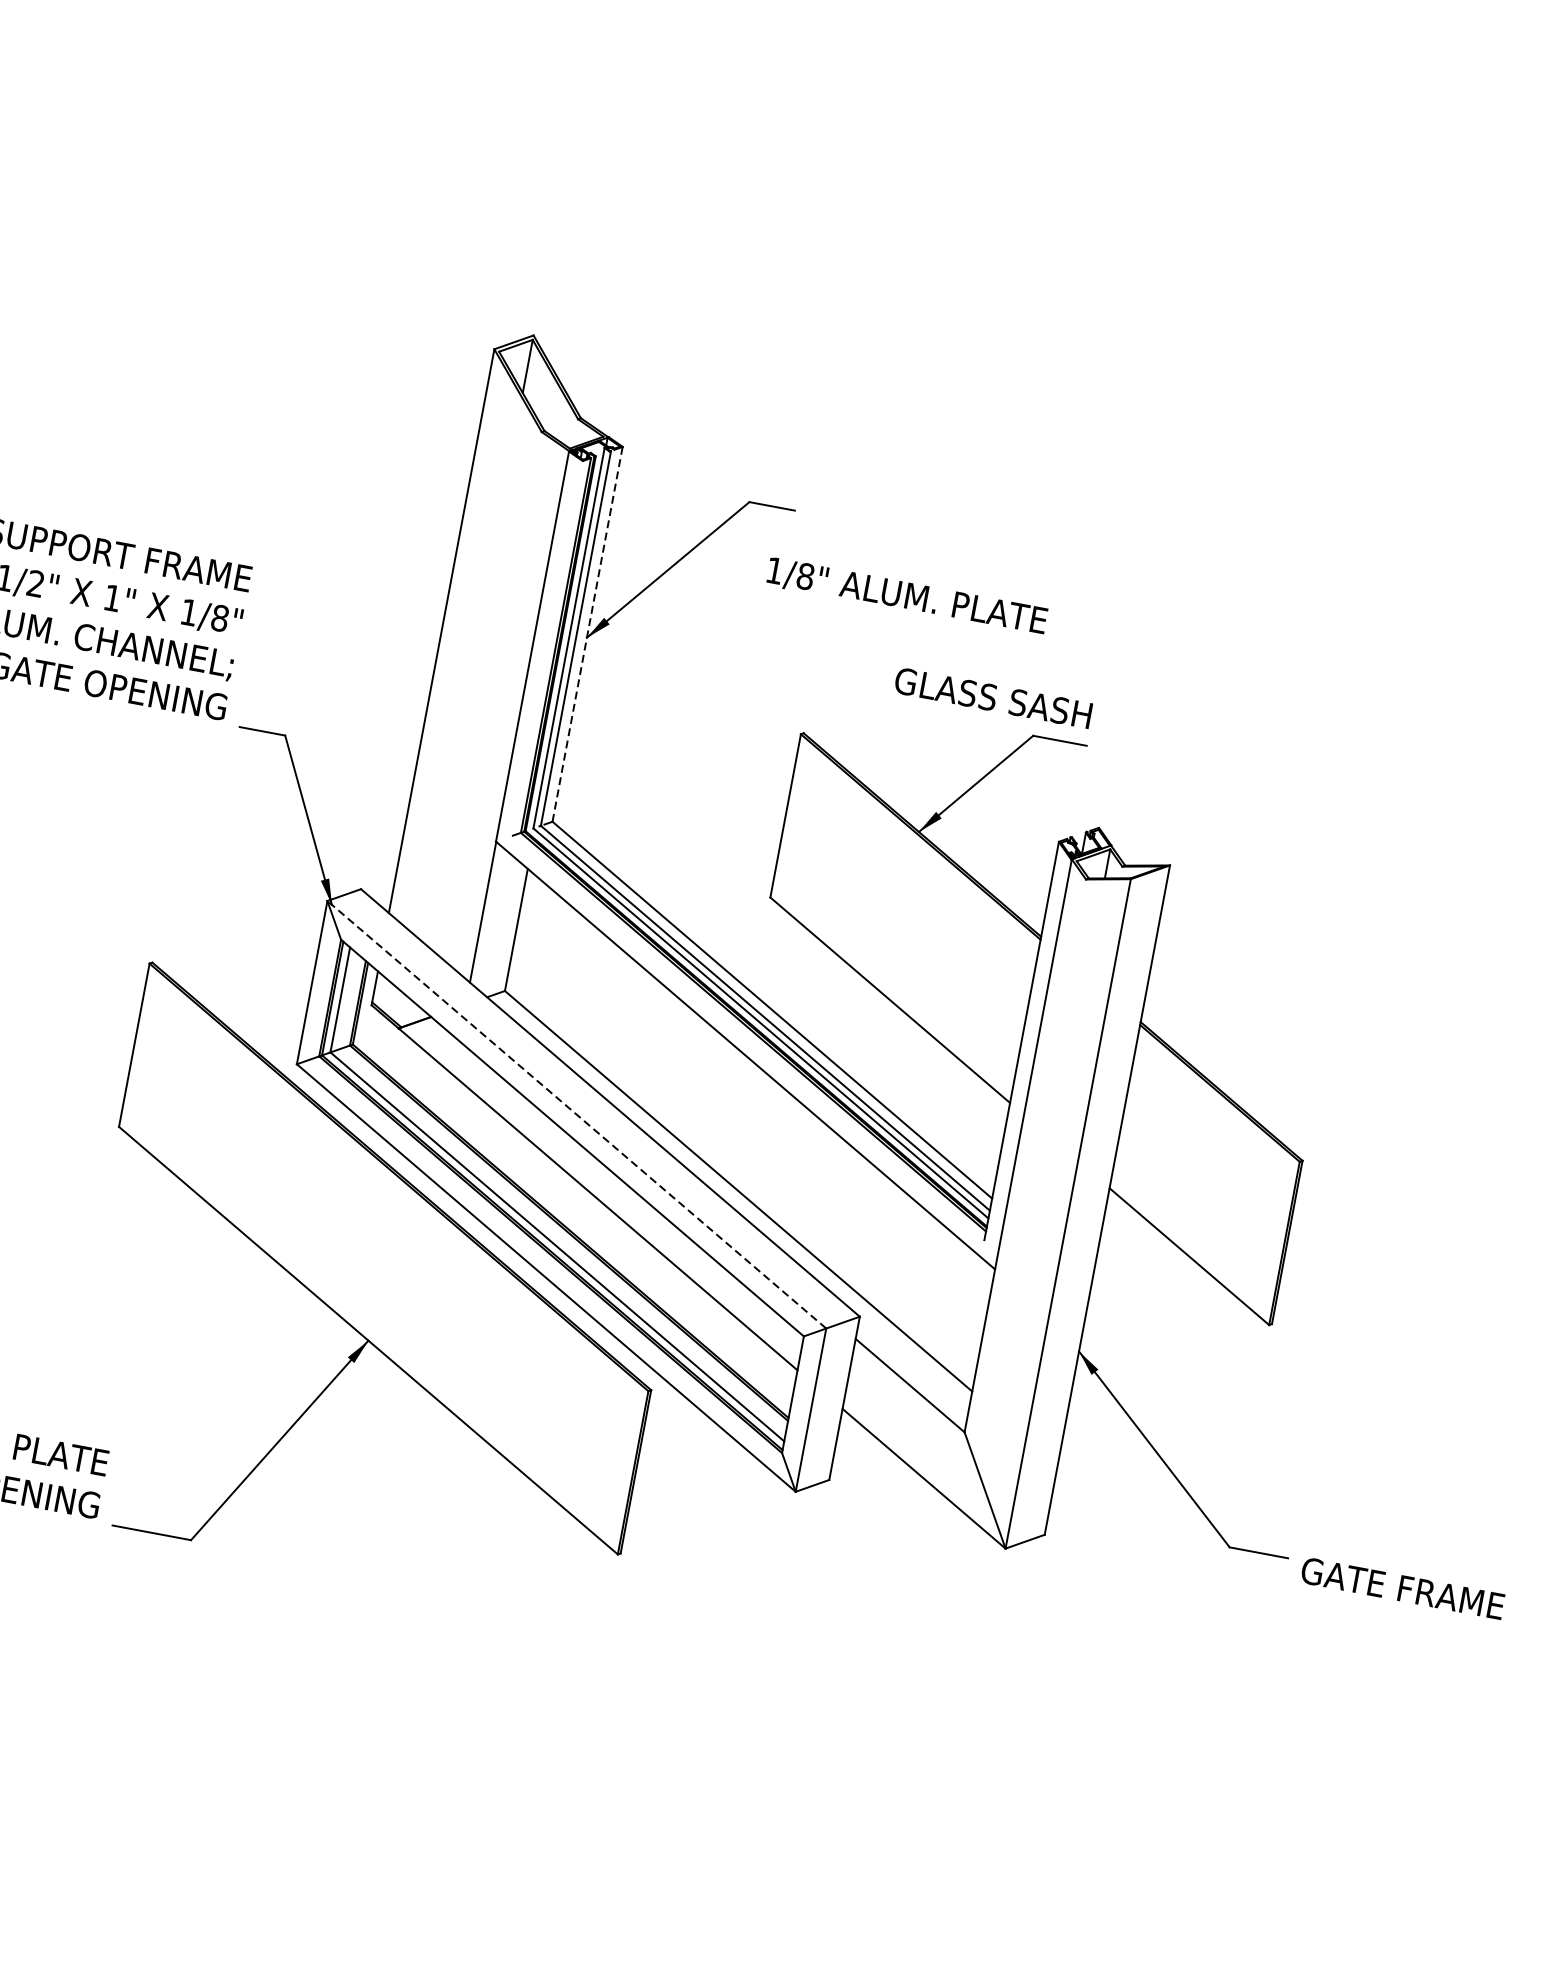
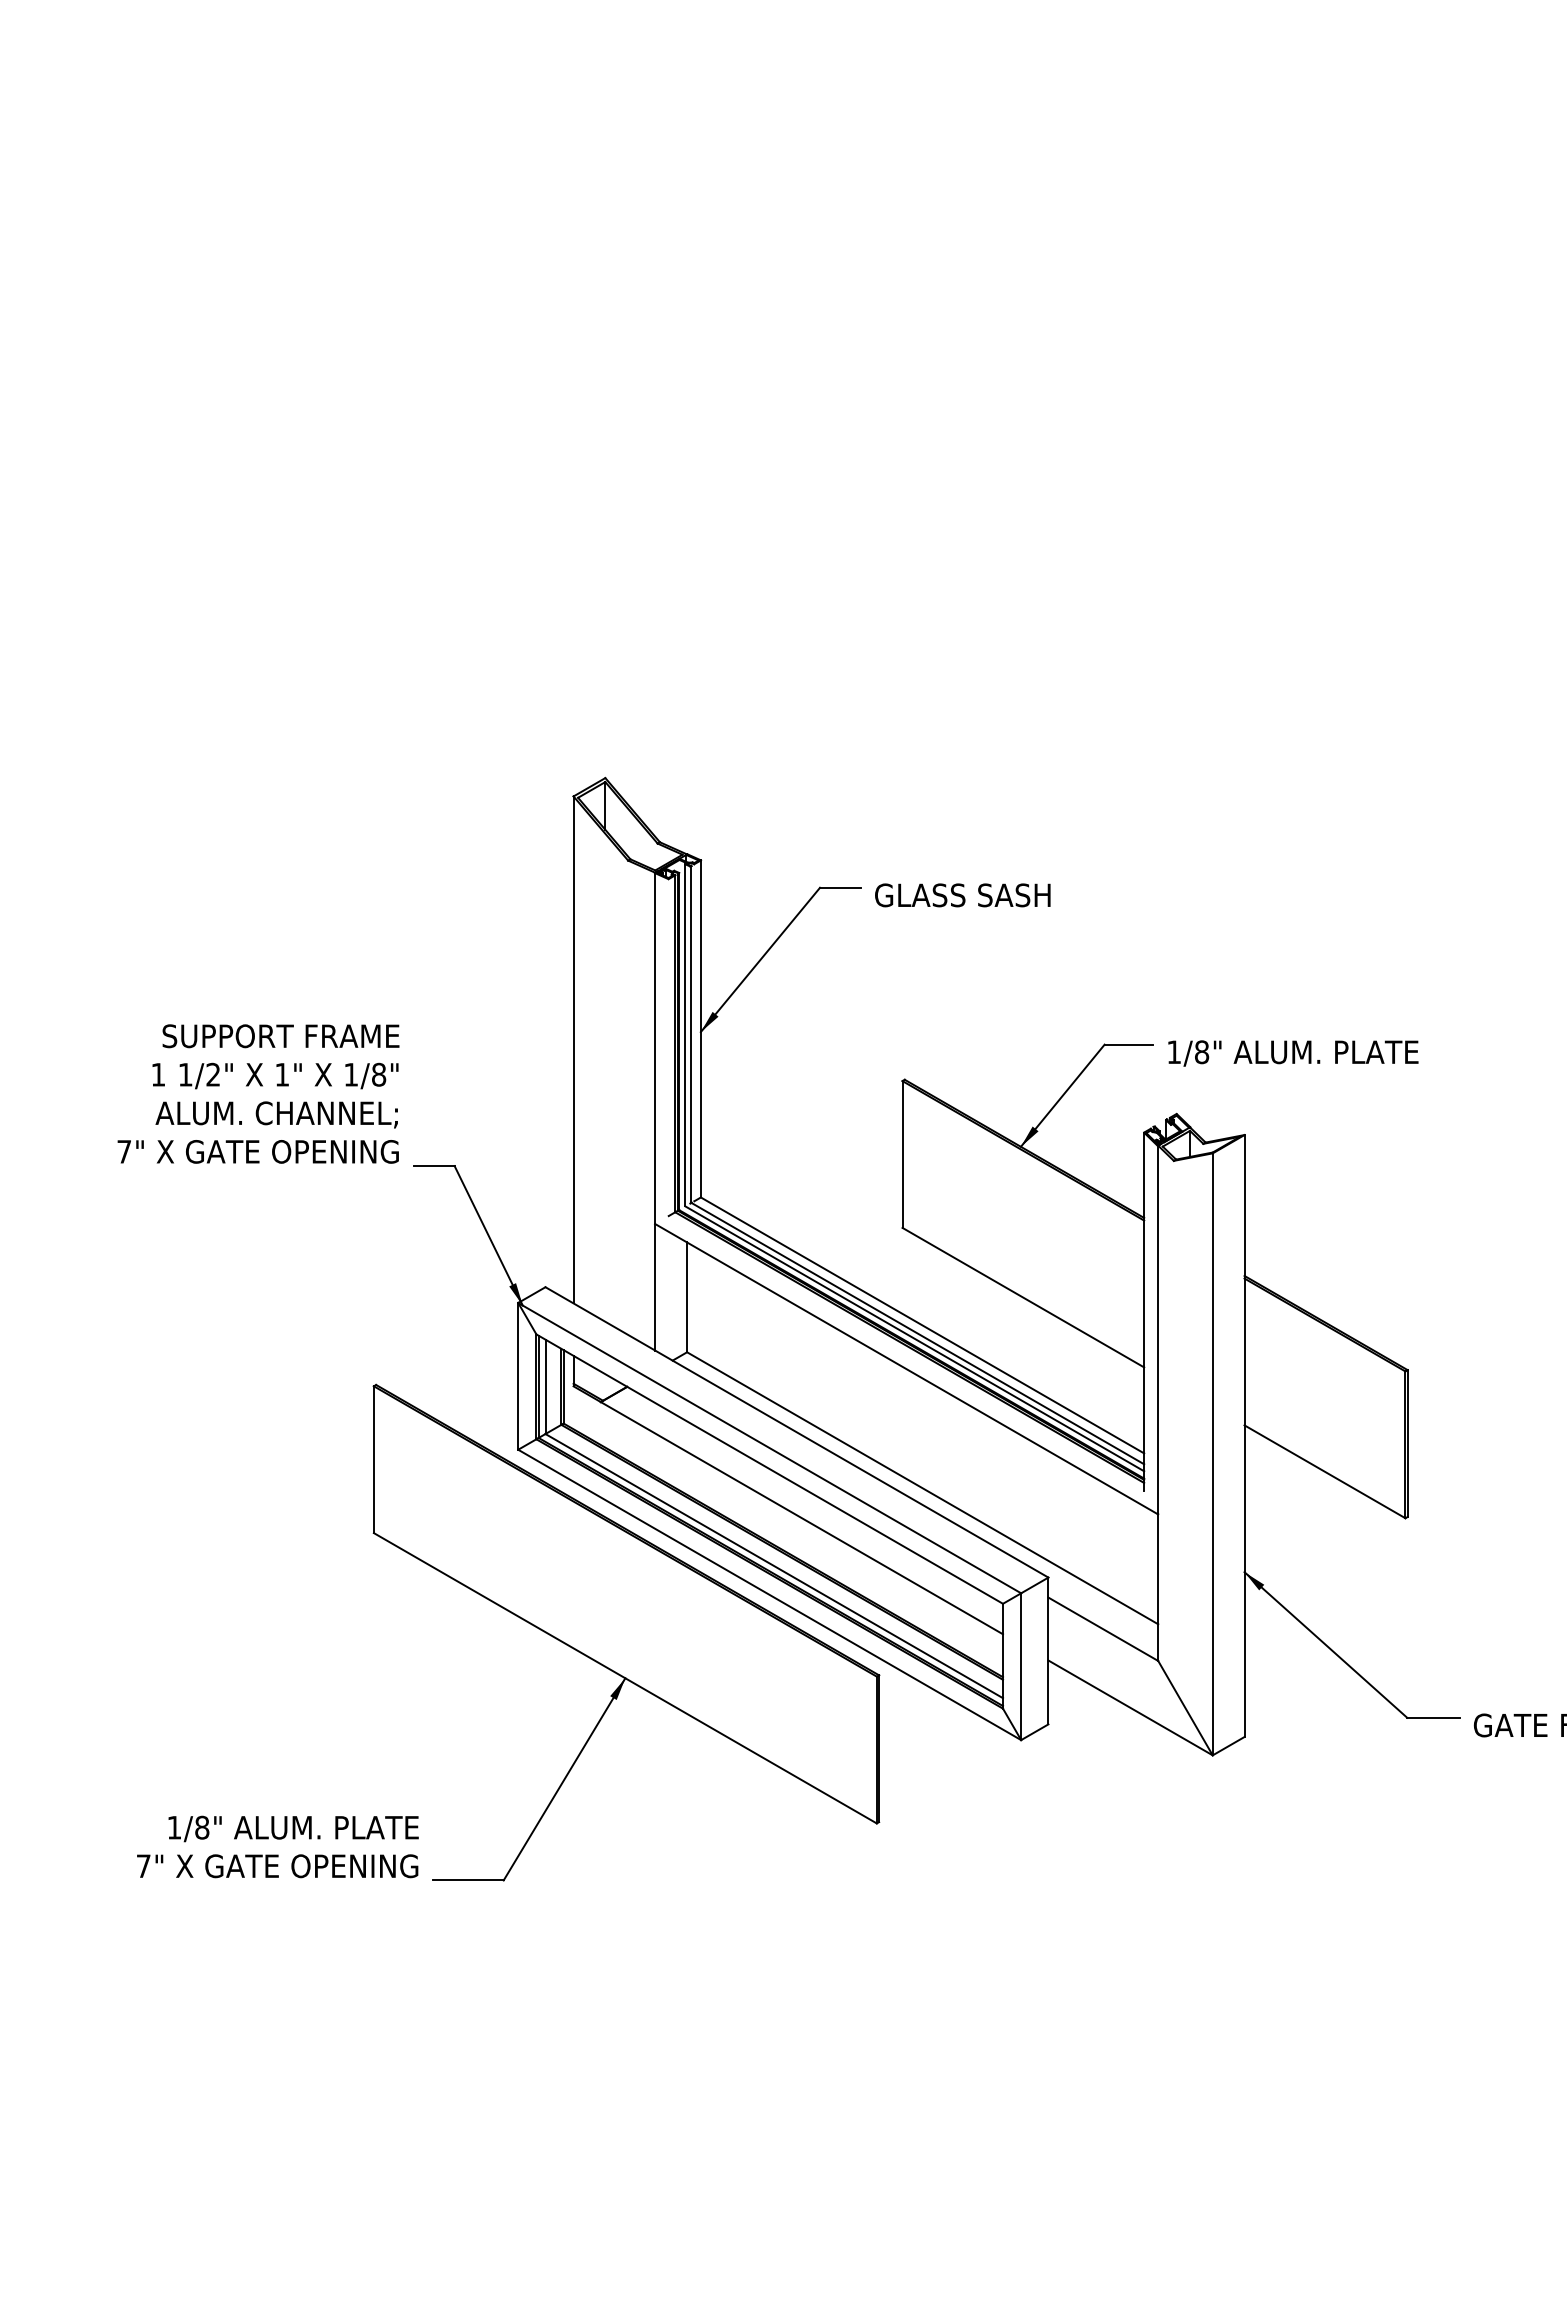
text: (907, 596) -> (1293, 1053), moved
line: (587, 633) -> (700, 1028), dashed -> solid
text: (992, 698) -> (962, 895), moved
line: (576, 1114) -> (769, 1447), dashed -> solid

